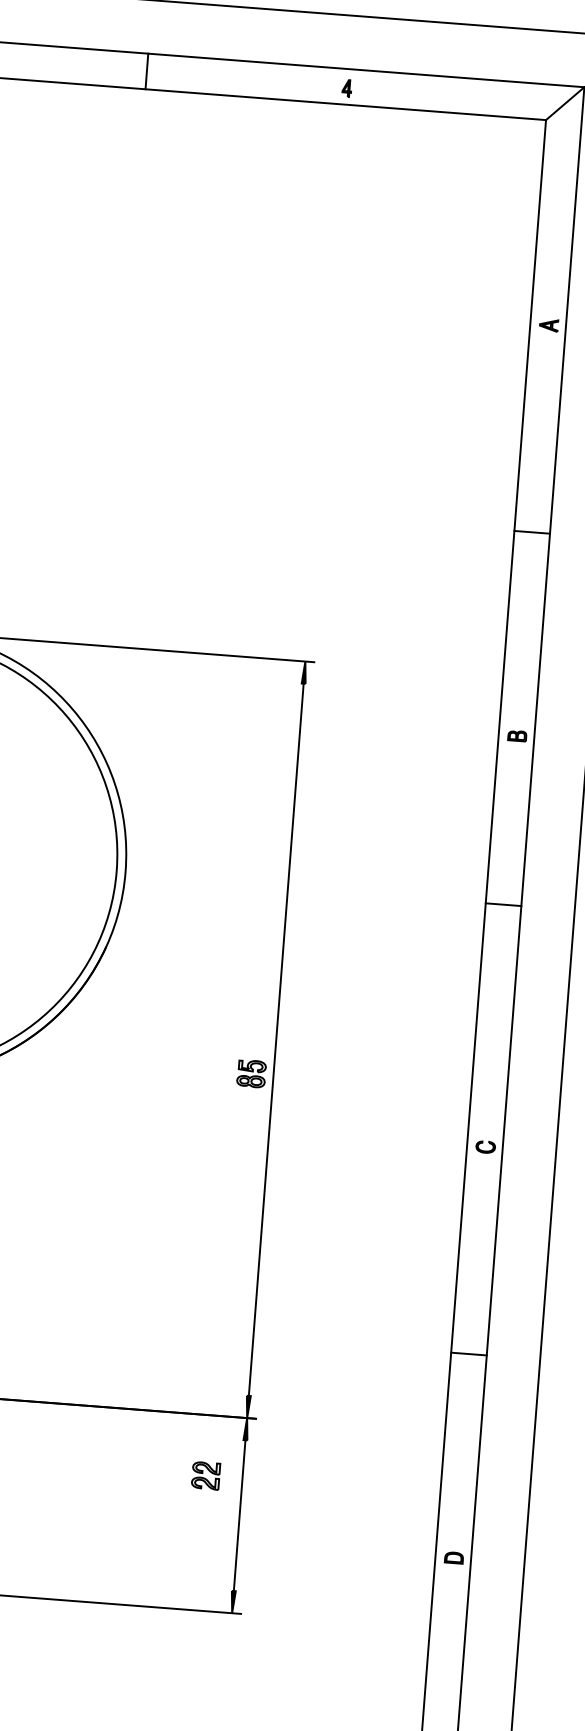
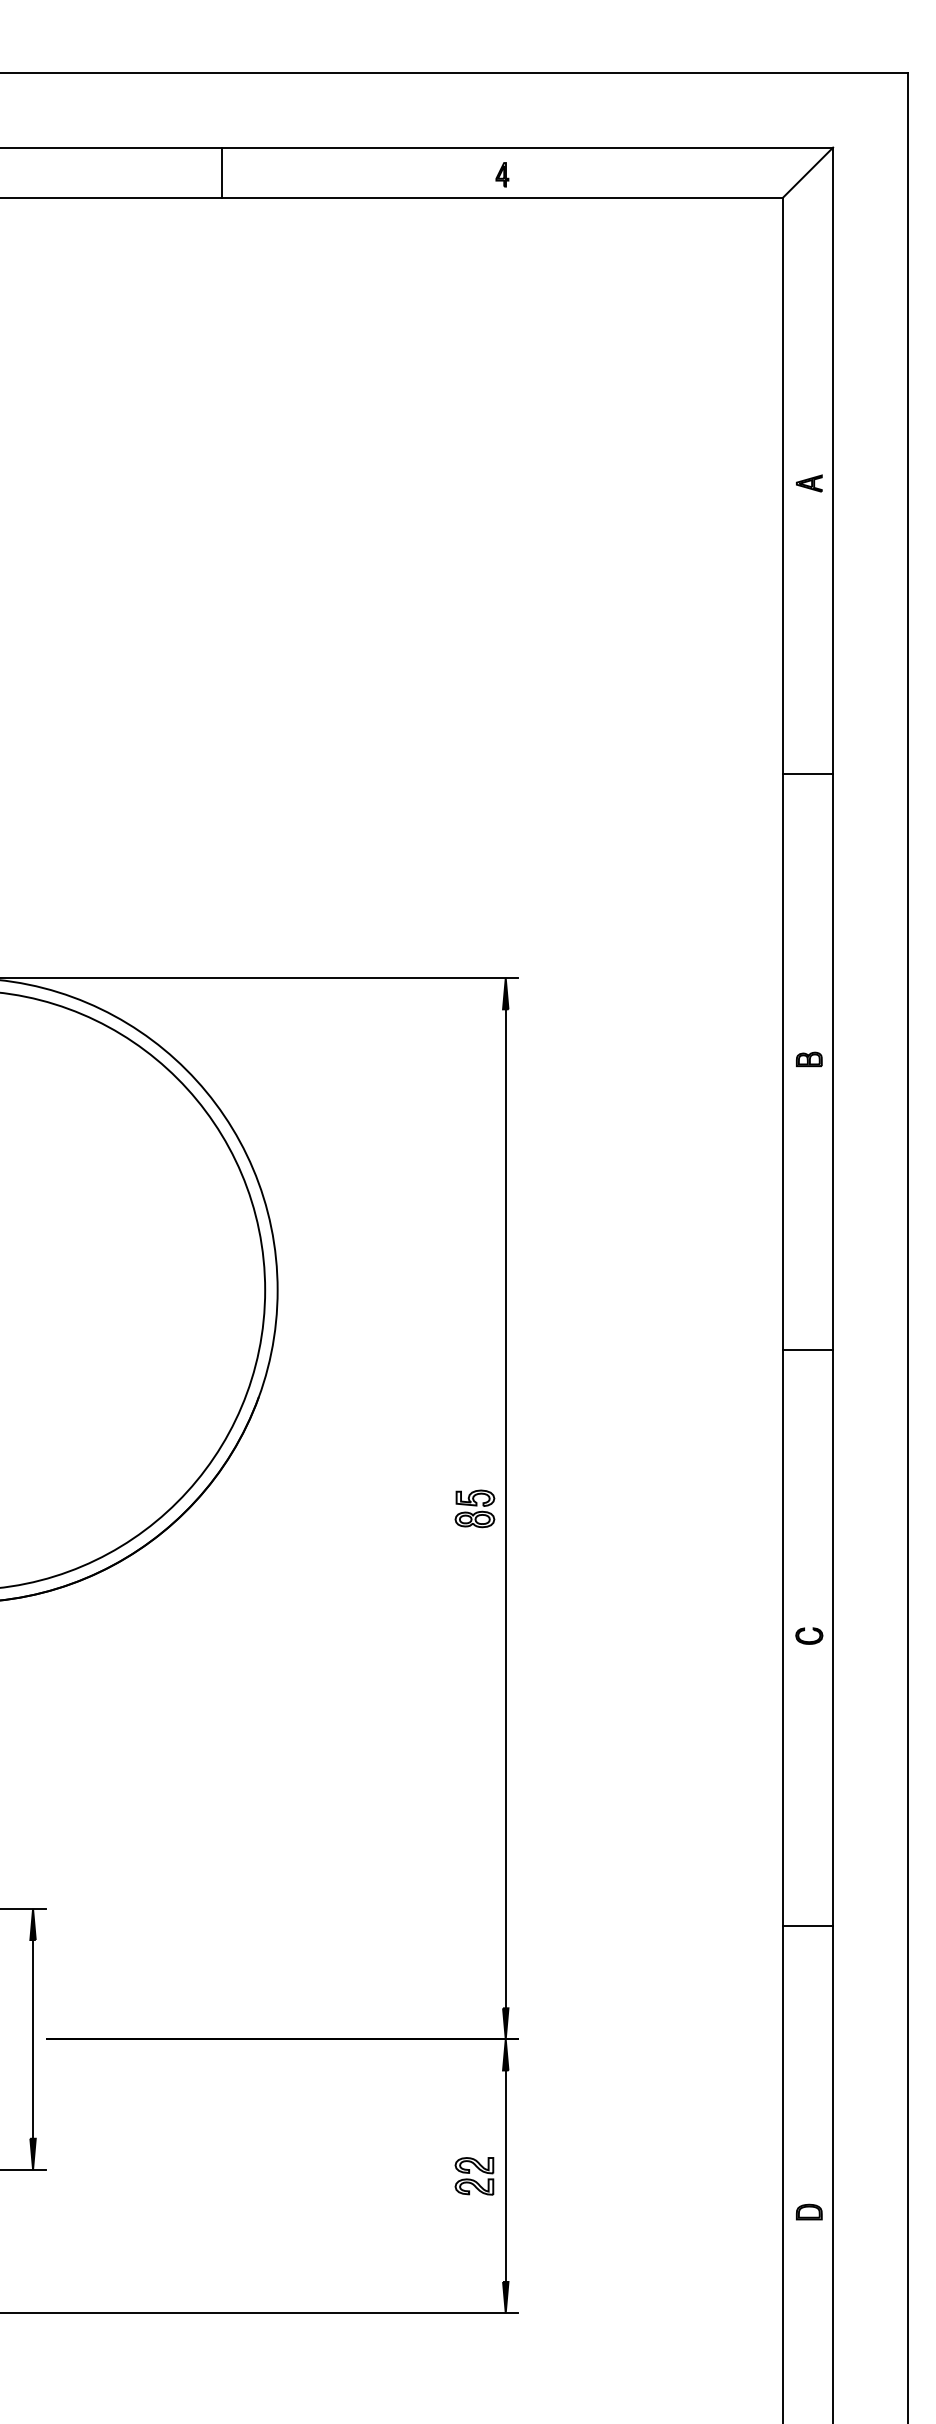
line: (503, 905) -> (808, 1350), moved
part: (251, 1073) -> (474, 1508), moved
part: (205, 1475) -> (474, 2176), moved

